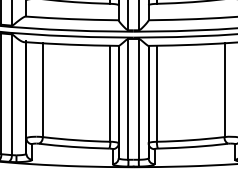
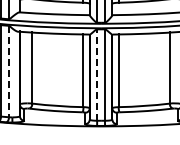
line: (11, 94) -> (8, 71), solid -> dashed
line: (128, 99) -> (97, 75), solid -> dashed

